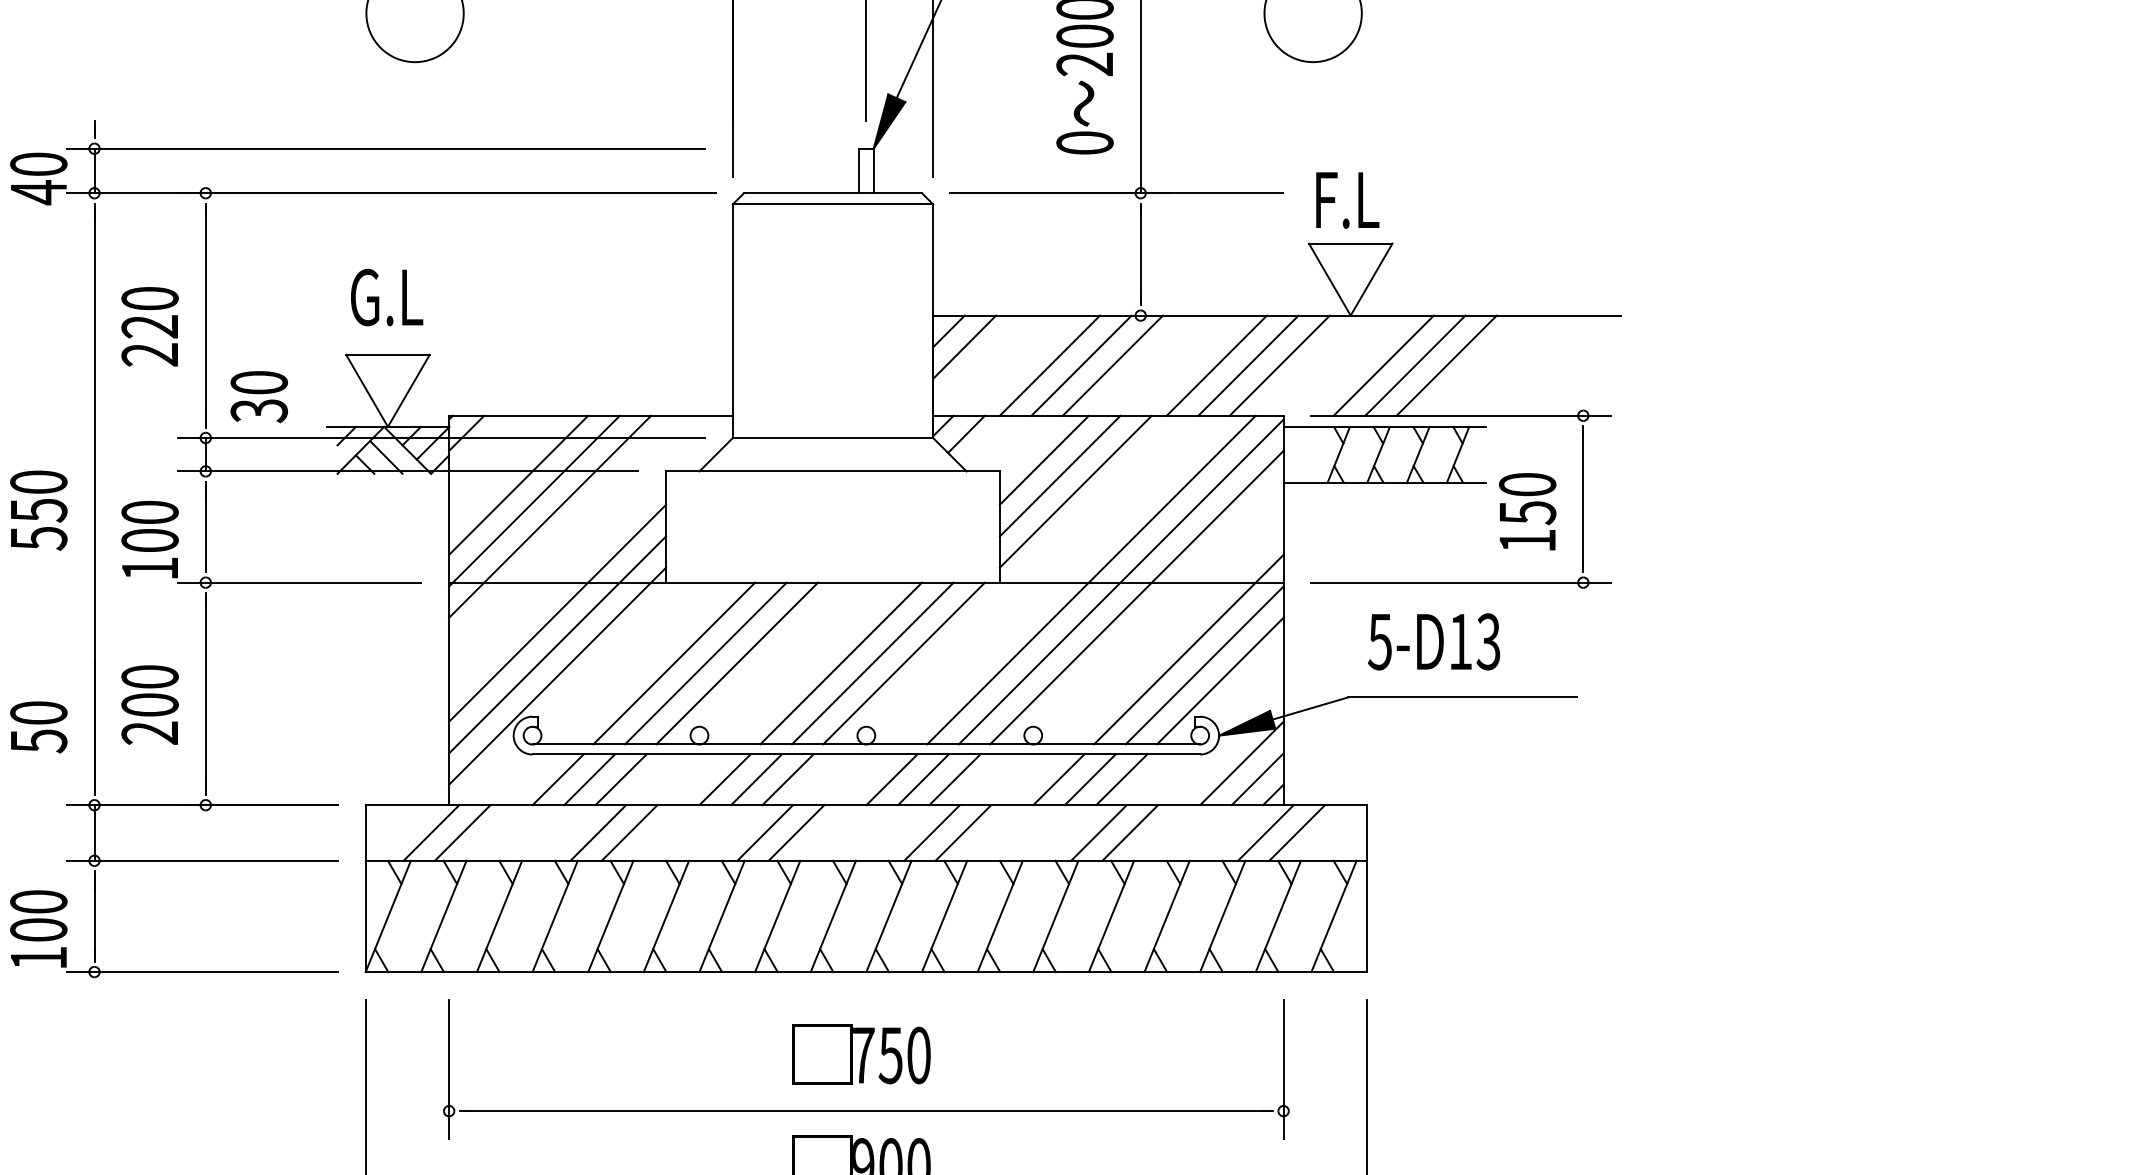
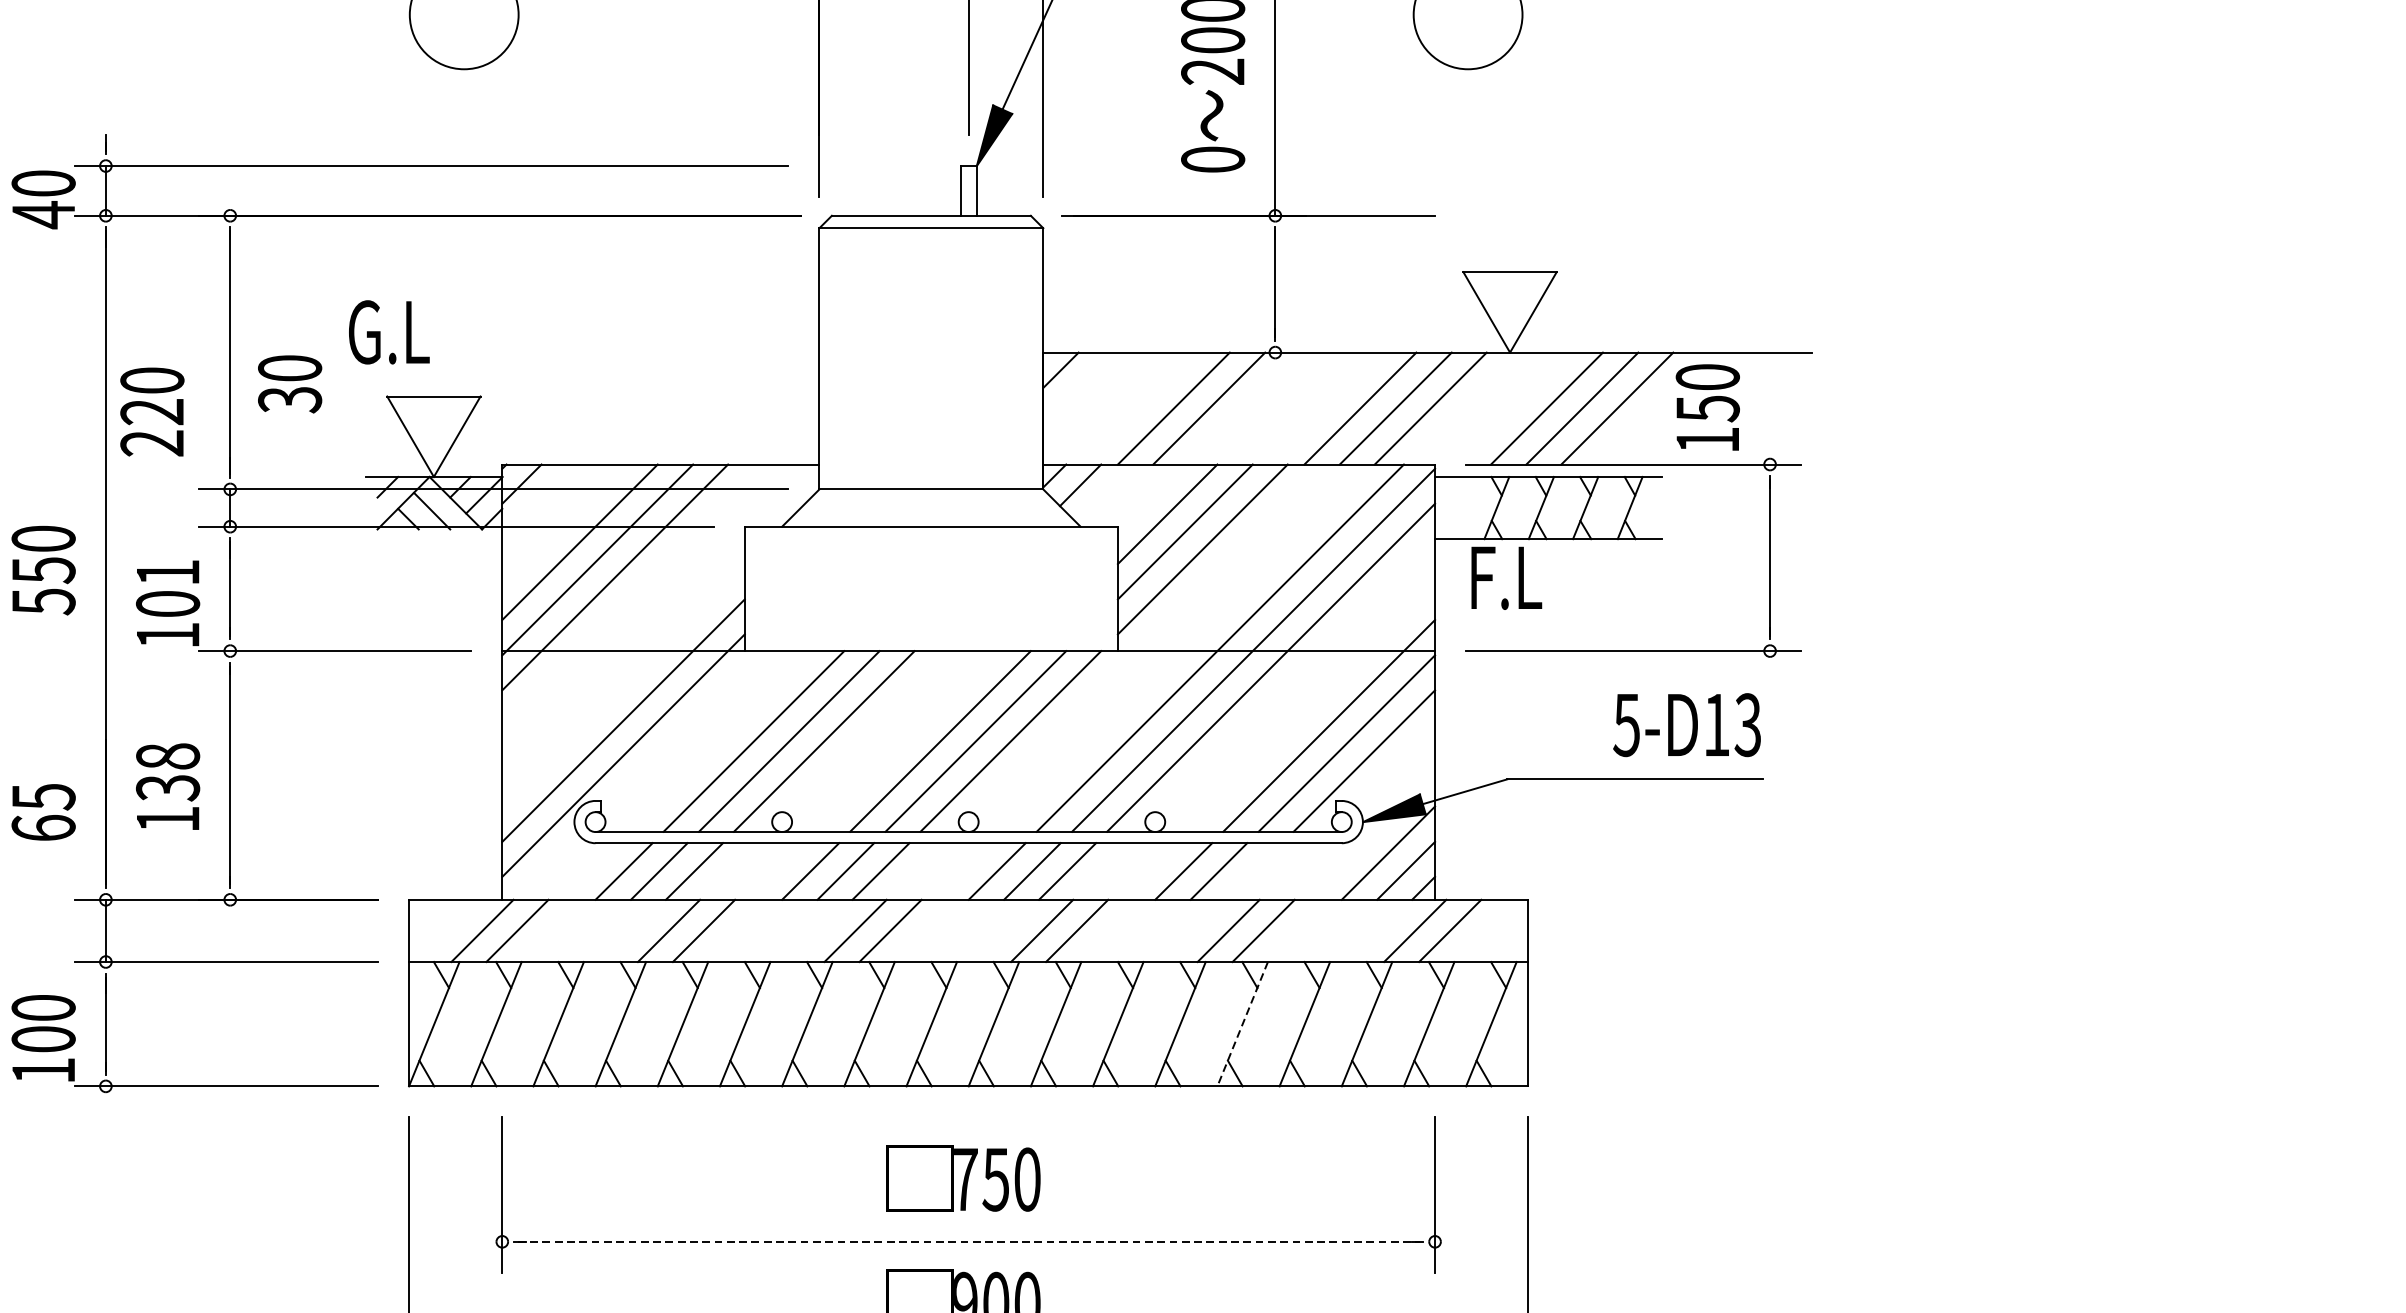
text: (1347, 200) -> (1506, 578), moved
text: (387, 297) -> (389, 332), moved
text: (149, 326) -> (151, 411), moved
line: (964, 346) -> (1078, 387), removed
line: (1112, 365) -> (1243, 408), removed
text: (258, 397) -> (289, 384), moved
text: (149, 511) -> (167, 571), 100 -> 101
text: (1527, 511) -> (1707, 407), moved
line: (557, 612) -> (623, 684), removed
text: (1434, 641) -> (1687, 724), moved
text: (149, 704) -> (167, 787), 200 -> 138
text: (38, 727) -> (43, 812), 50 -> 65
line: (1121, 779) -> (1253, 871), removed
line: (1111, 916) -> (1242, 1024), solid -> dashed
line: (866, 1111) -> (968, 1242), solid -> dashed

